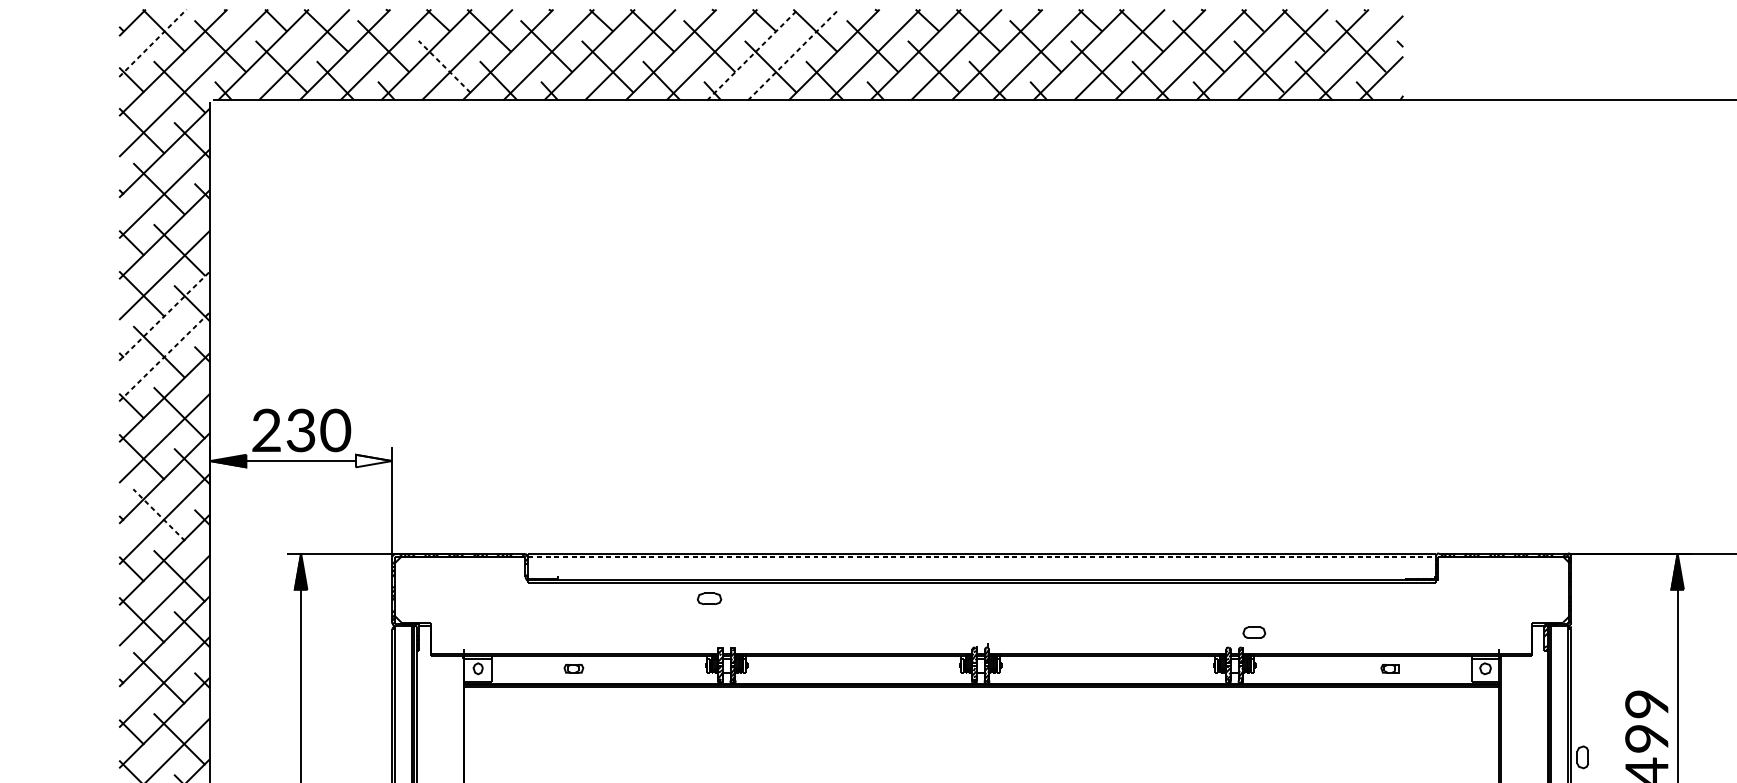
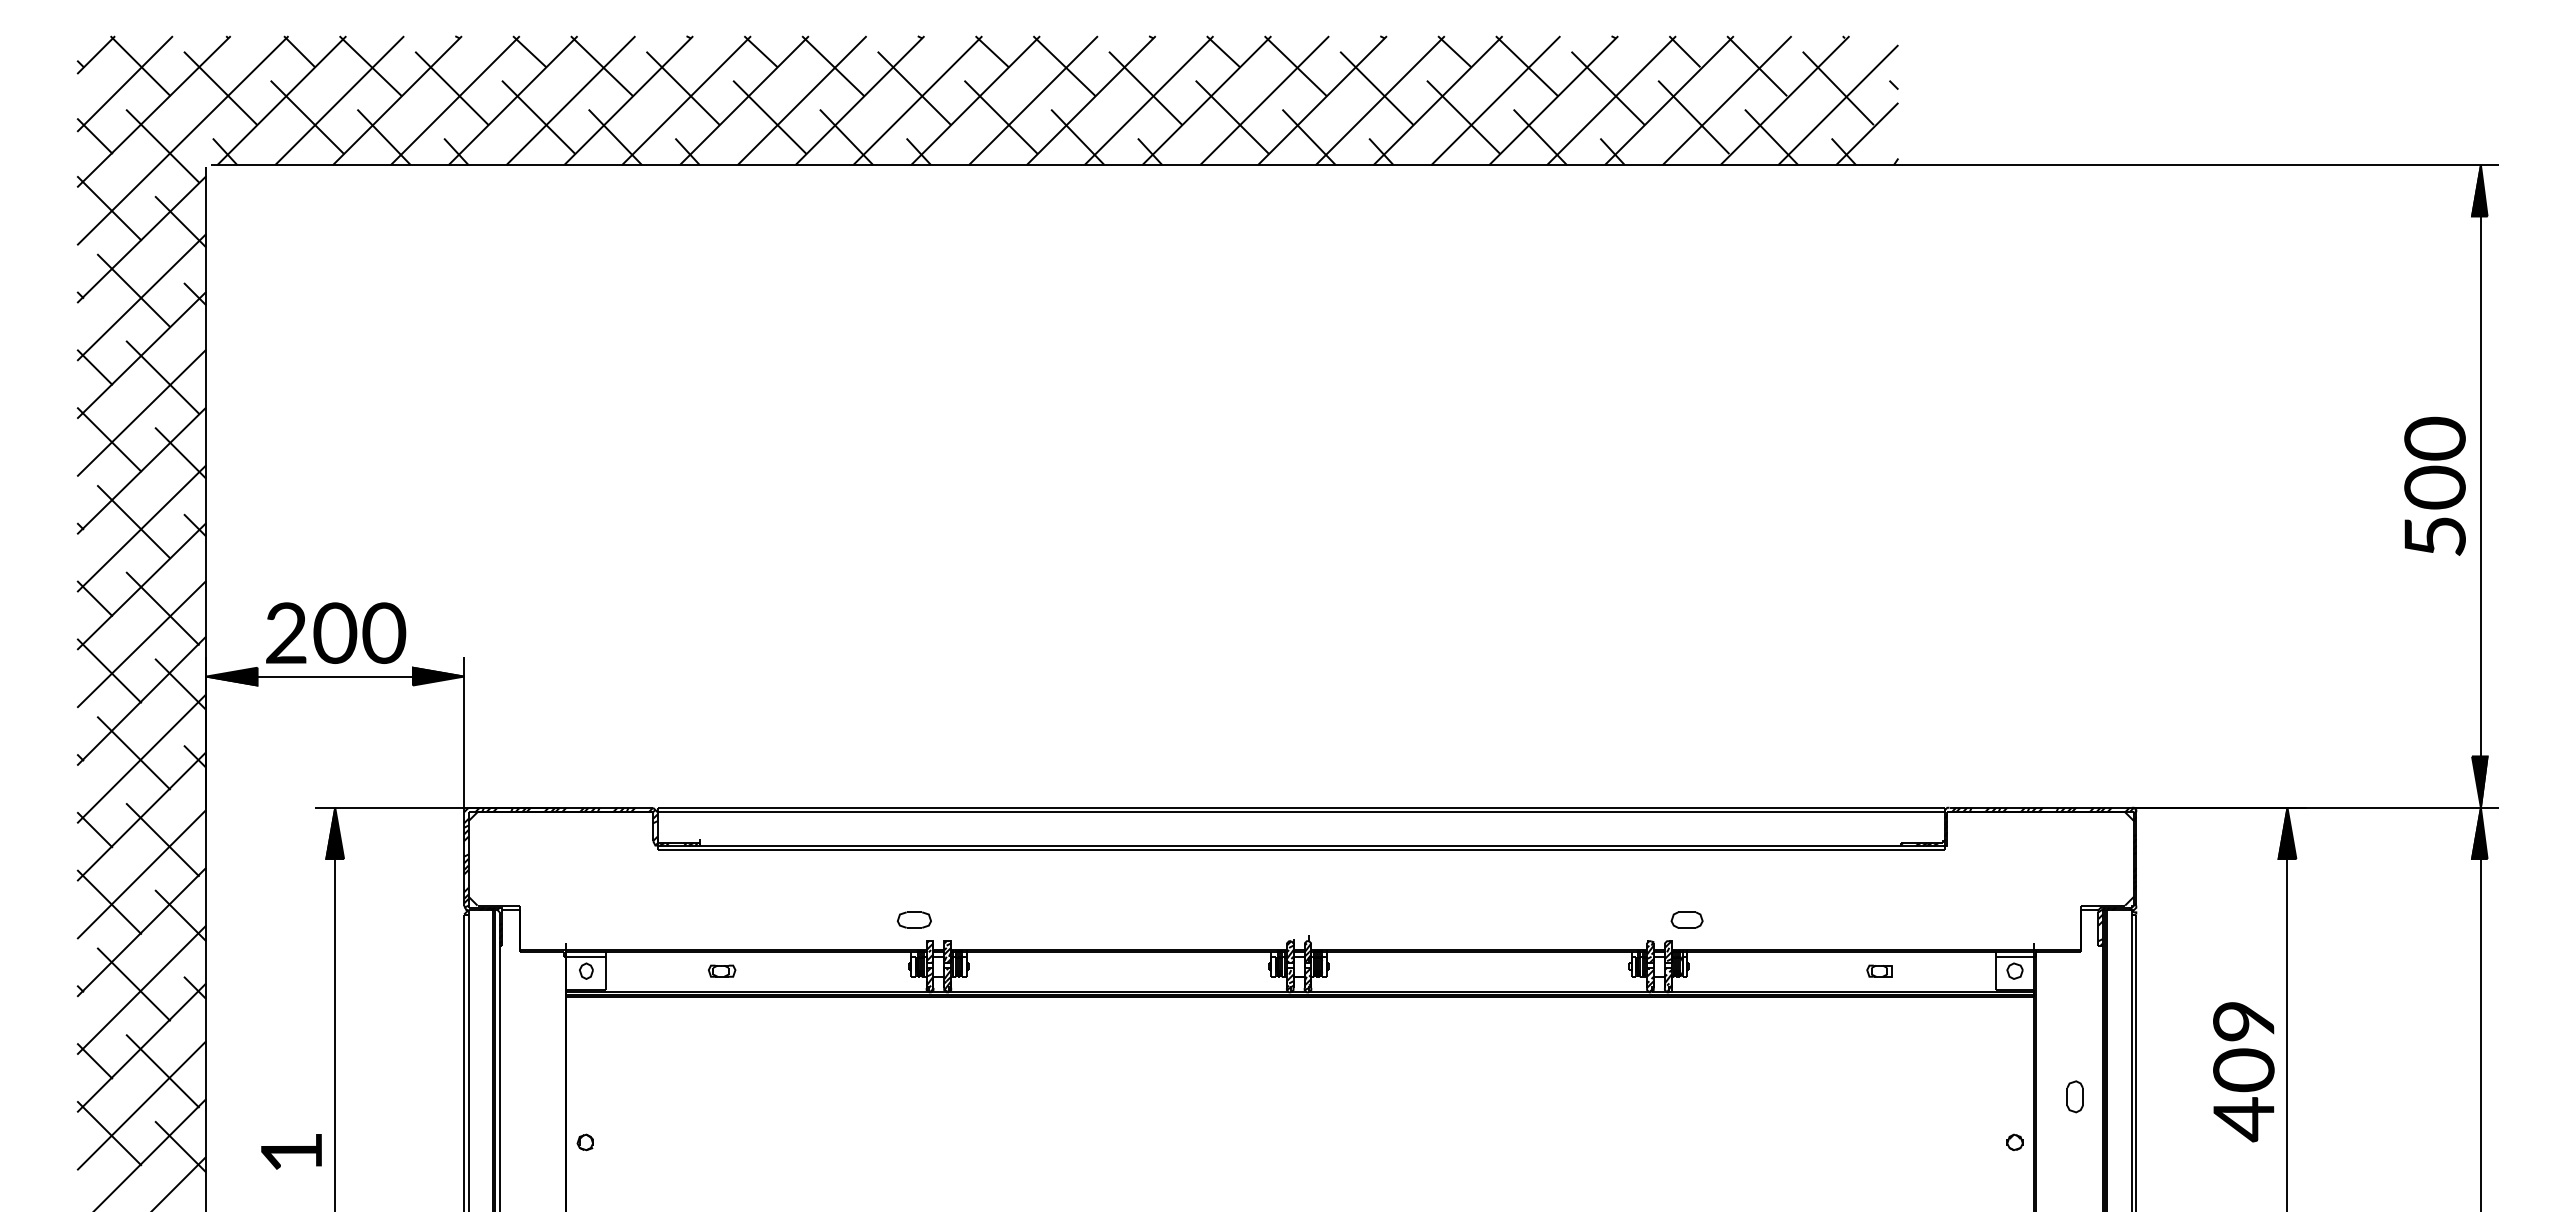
line: (153, 43) -> (125, 84), dashed -> solid
line: (752, 54) -> (975, 100), dashed -> solid
line: (793, 54) -> (1033, 100), dashed -> solid
line: (444, 66) -> (538, 117), dashed -> solid
line: (165, 315) -> (142, 470), dashed -> solid
line: (165, 356) -> (142, 528), dashed -> solid
text: (301, 429) -> (335, 632), 3 -> 0
fill: (373, 461) -> (438, 676), added
line: (158, 515) -> (133, 753), dashed -> solid
line: (982, 556) -> (1301, 812), dashed -> solid
part: (708, 598) -> (913, 919), moved
text: (1646, 738) -> (2243, 1070), 9 -> 0
part: (1582, 757) -> (2074, 1096), moved

